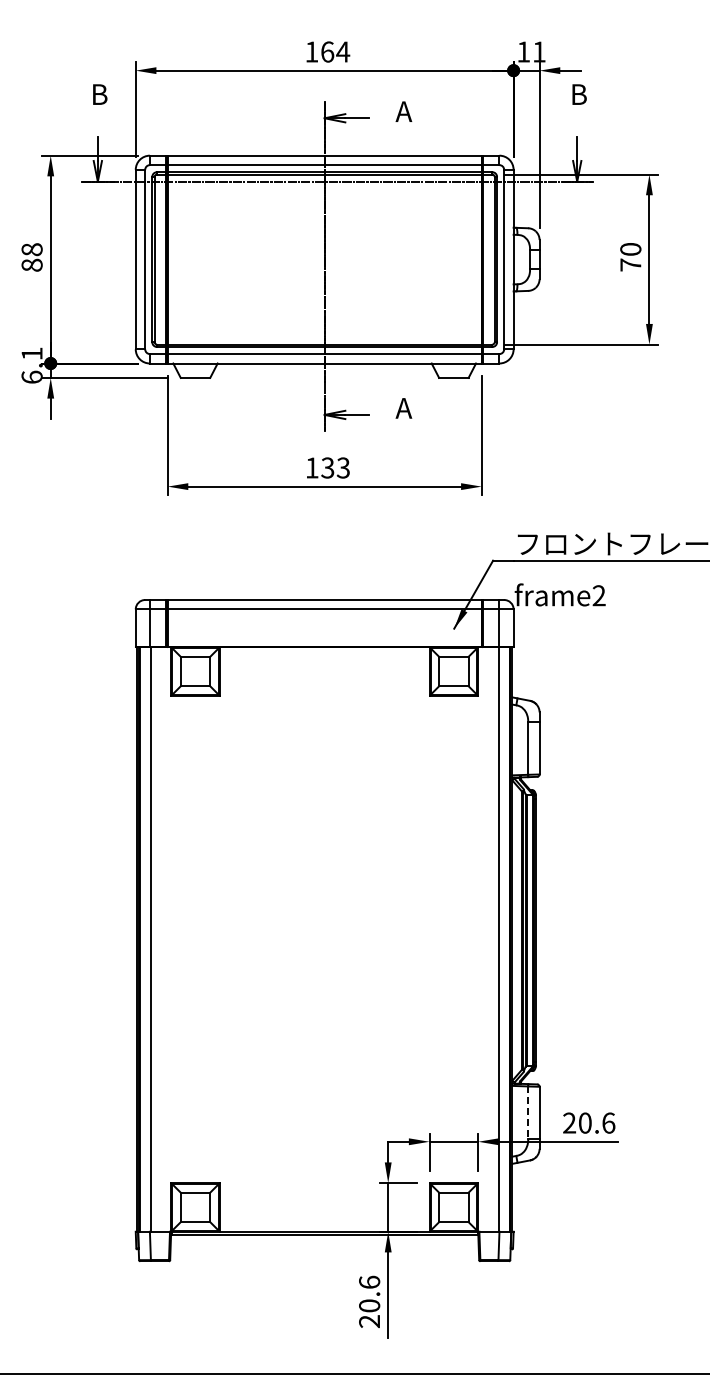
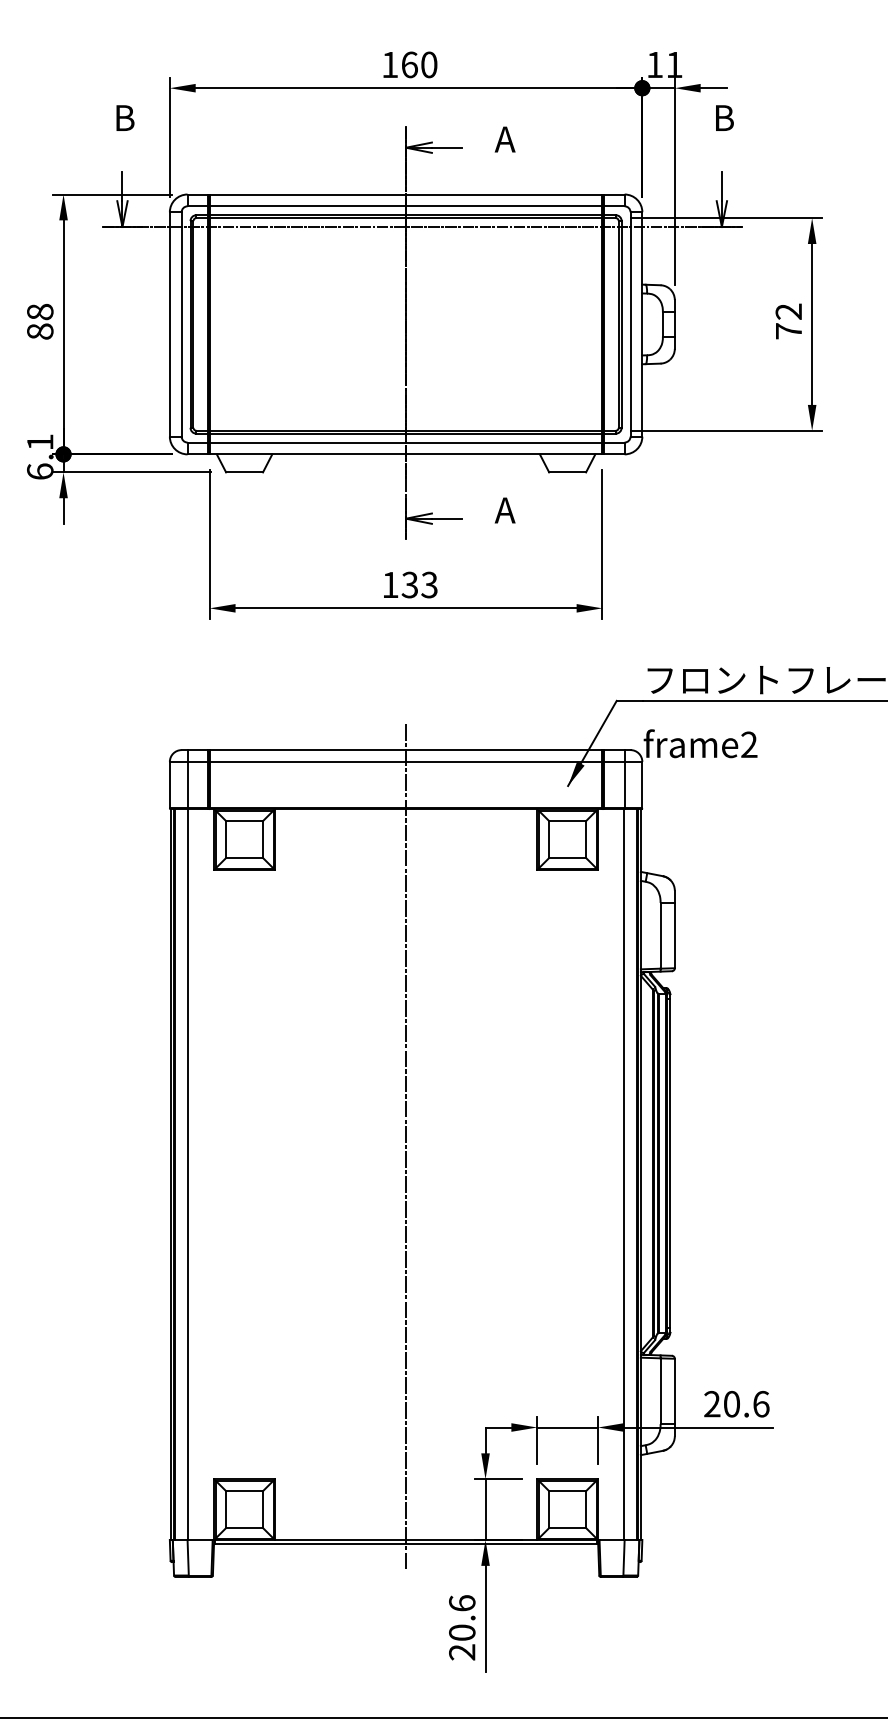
text: (343, 51) -> (429, 64), 164 -> 160
text: (630, 249) -> (788, 311), 70 -> 72
line: (324, 917) -> (405, 1147), added
line: (528, 1113) -> (660, 1392), dashed -> solid

